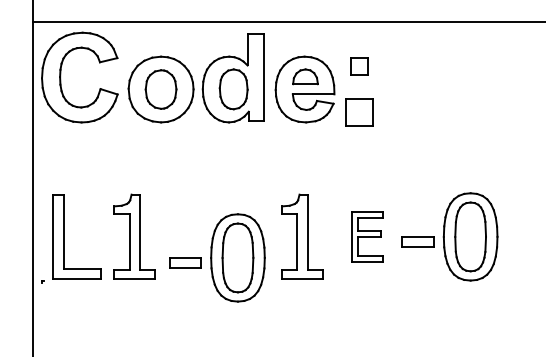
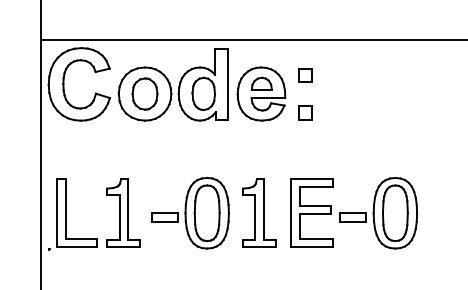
part: (359, 112) -> (305, 112), size x0.62
part: (366, 235) -> (311, 212), size x1.67
part: (217, 258) -> (190, 213), moved

